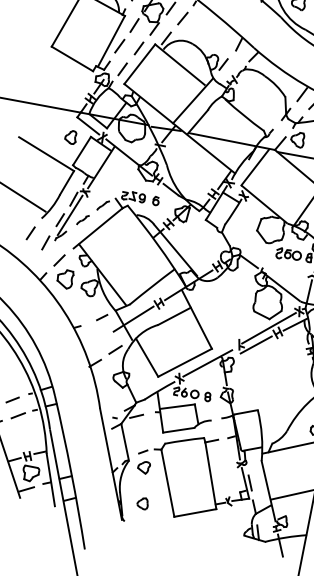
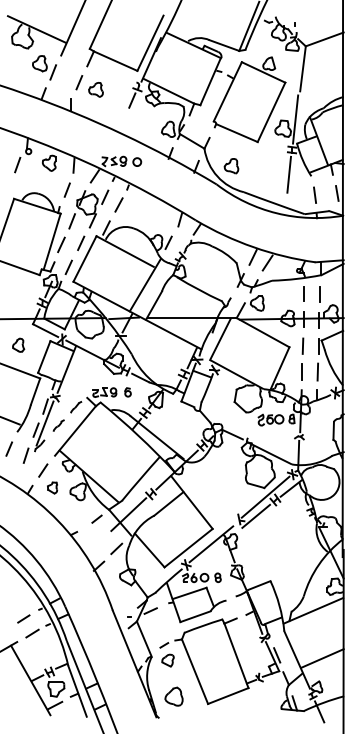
part: (71, 136) -> (18, 344), moved
part: (65, 278) -> (52, 487), size x0.6
part: (142, 503) -> (173, 696), size x1.6

